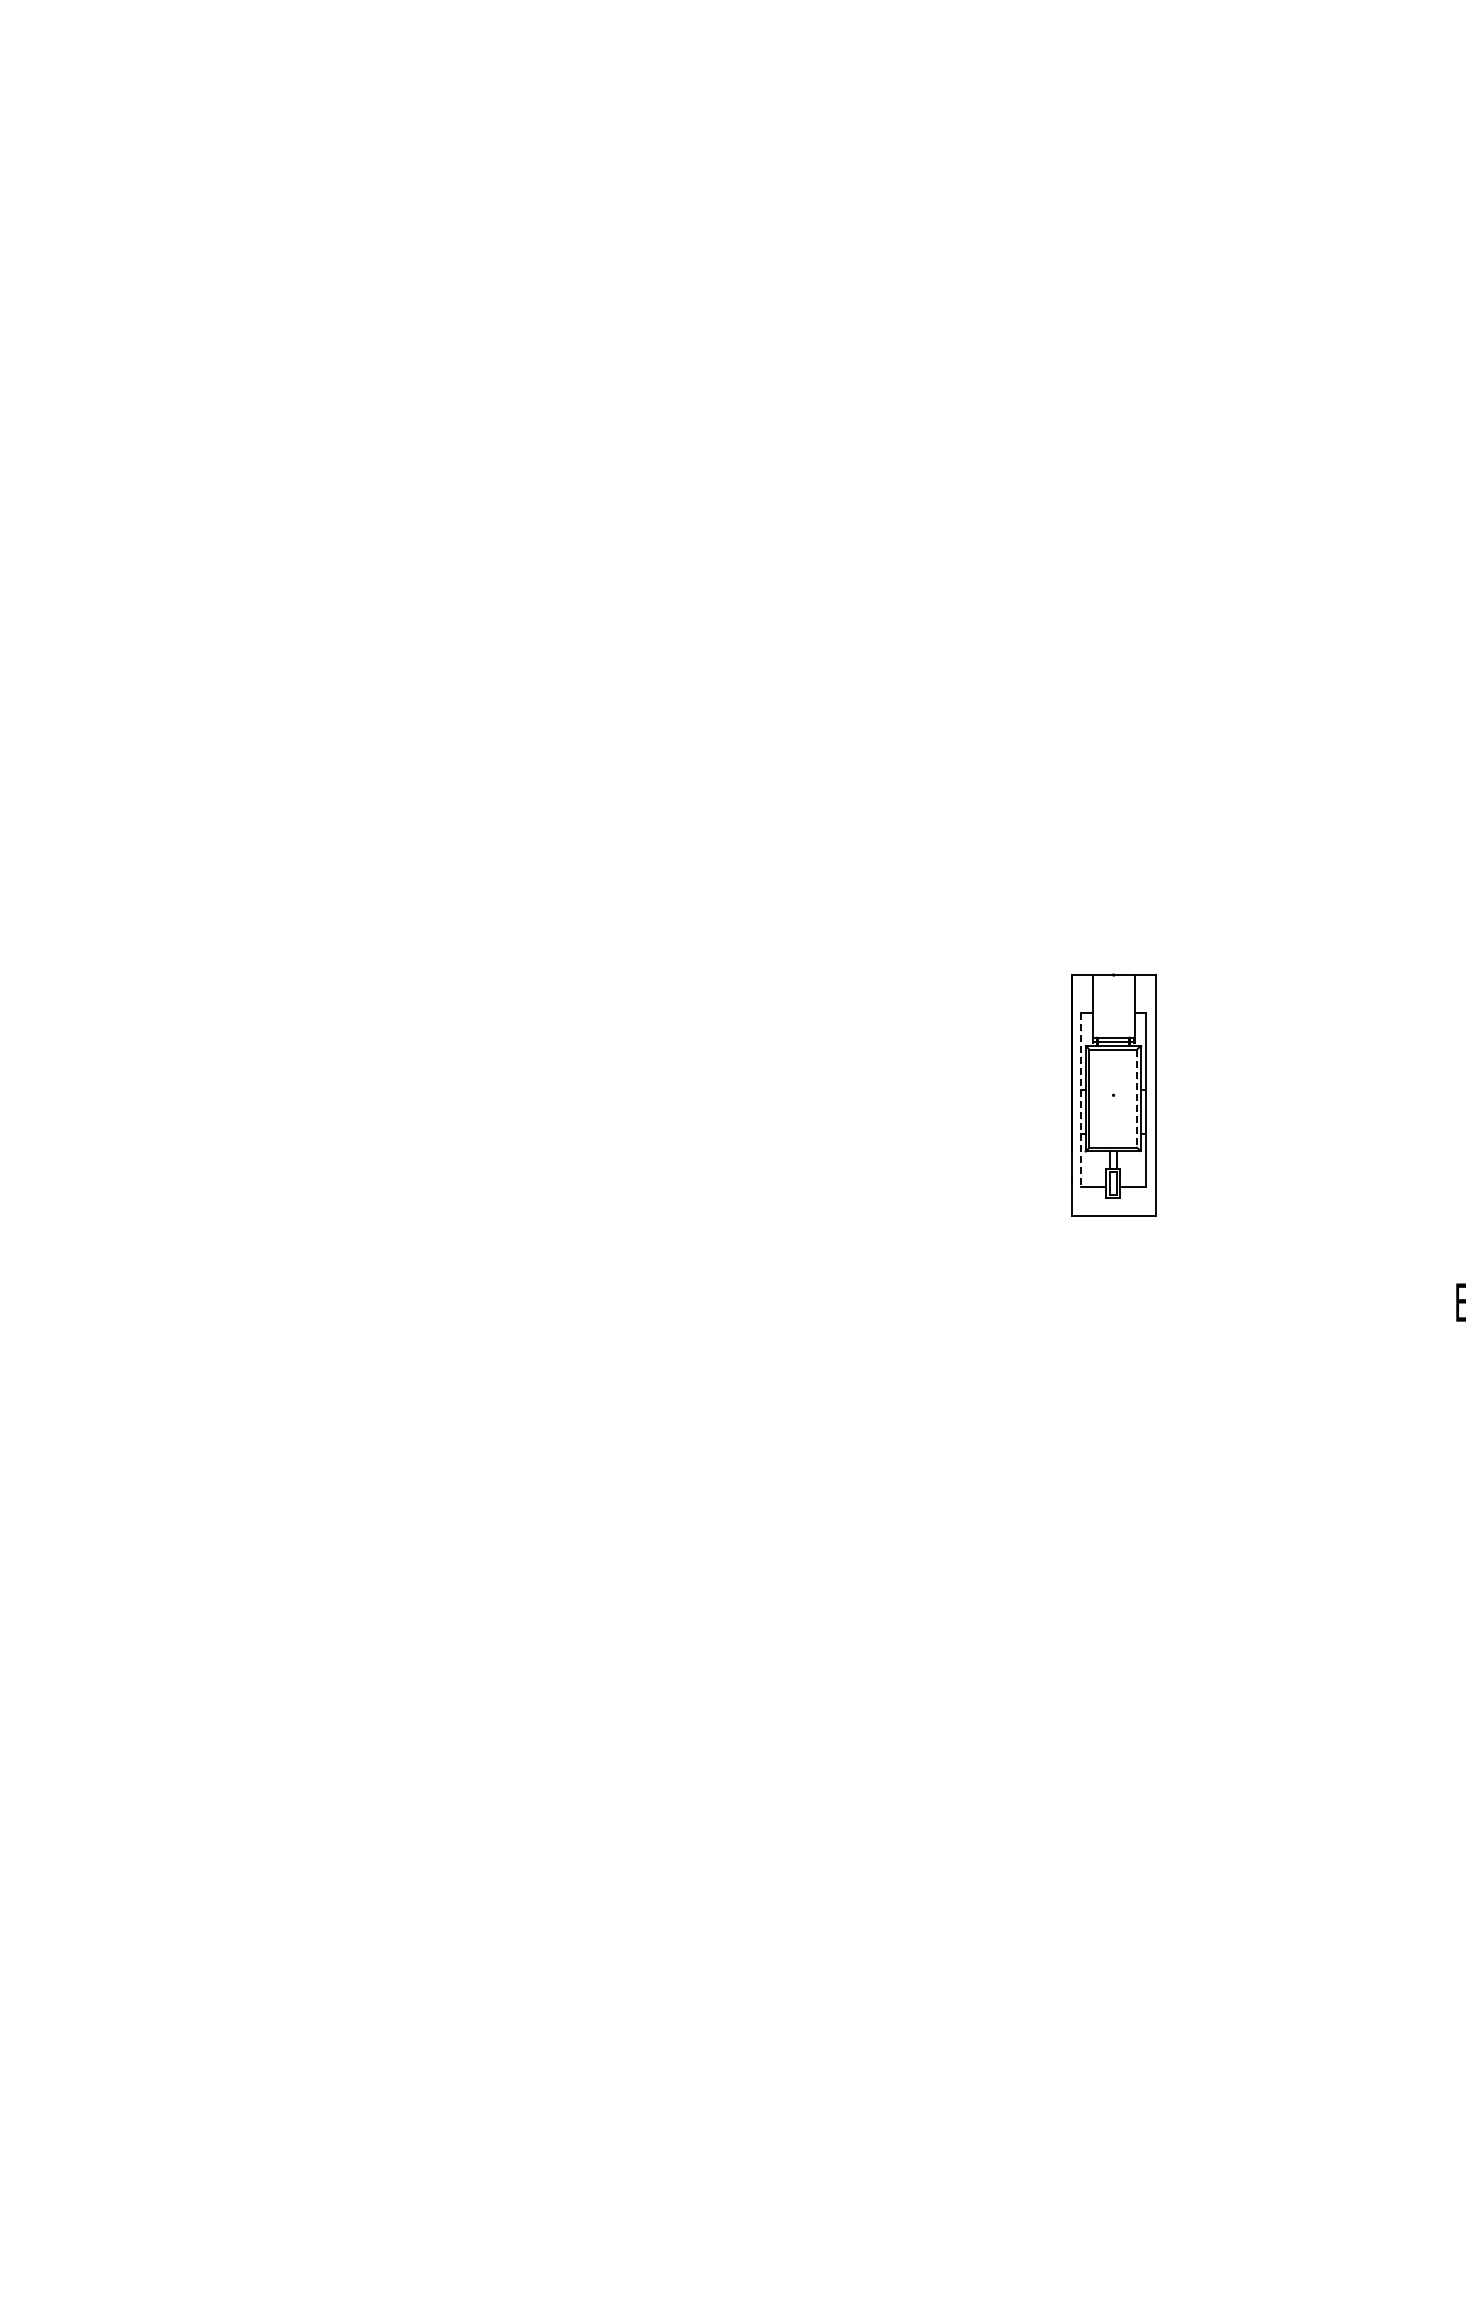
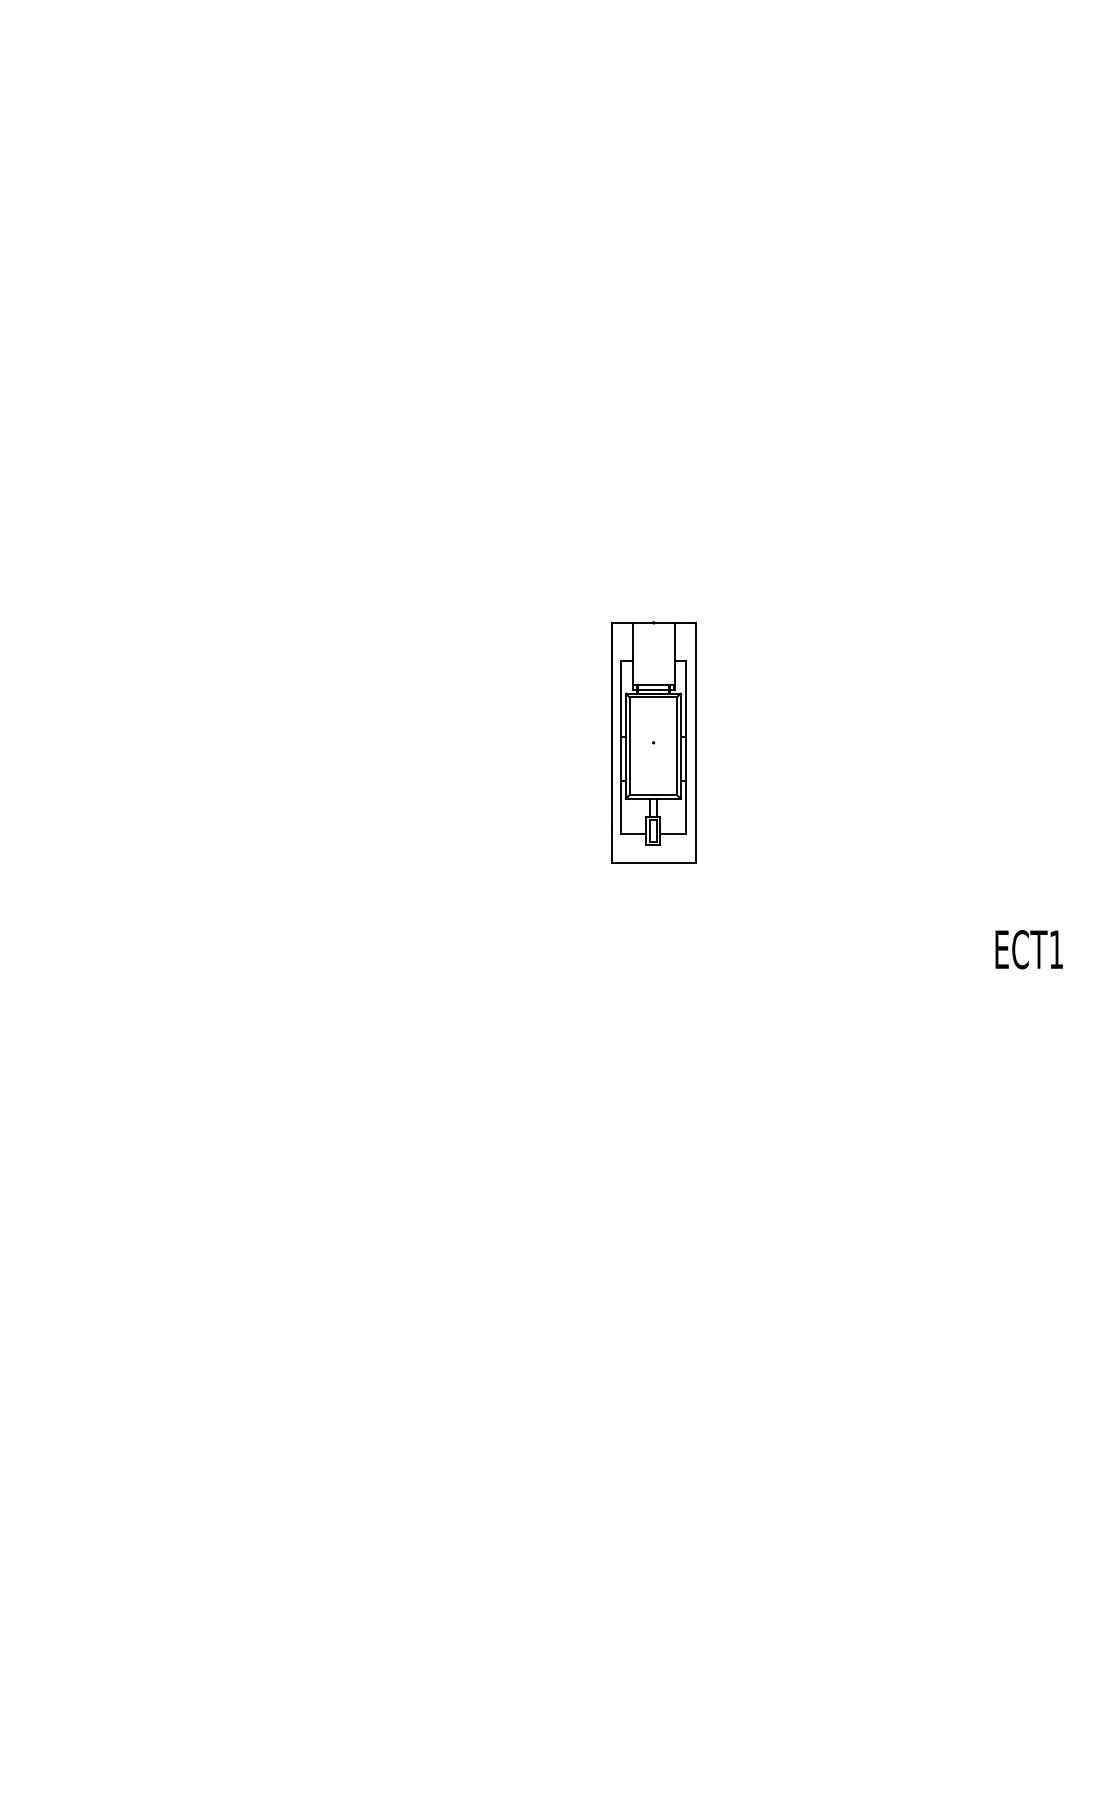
line: (1136, 1098) -> (676, 746), dashed -> solid
line: (1081, 1100) -> (621, 748), dashed -> solid

